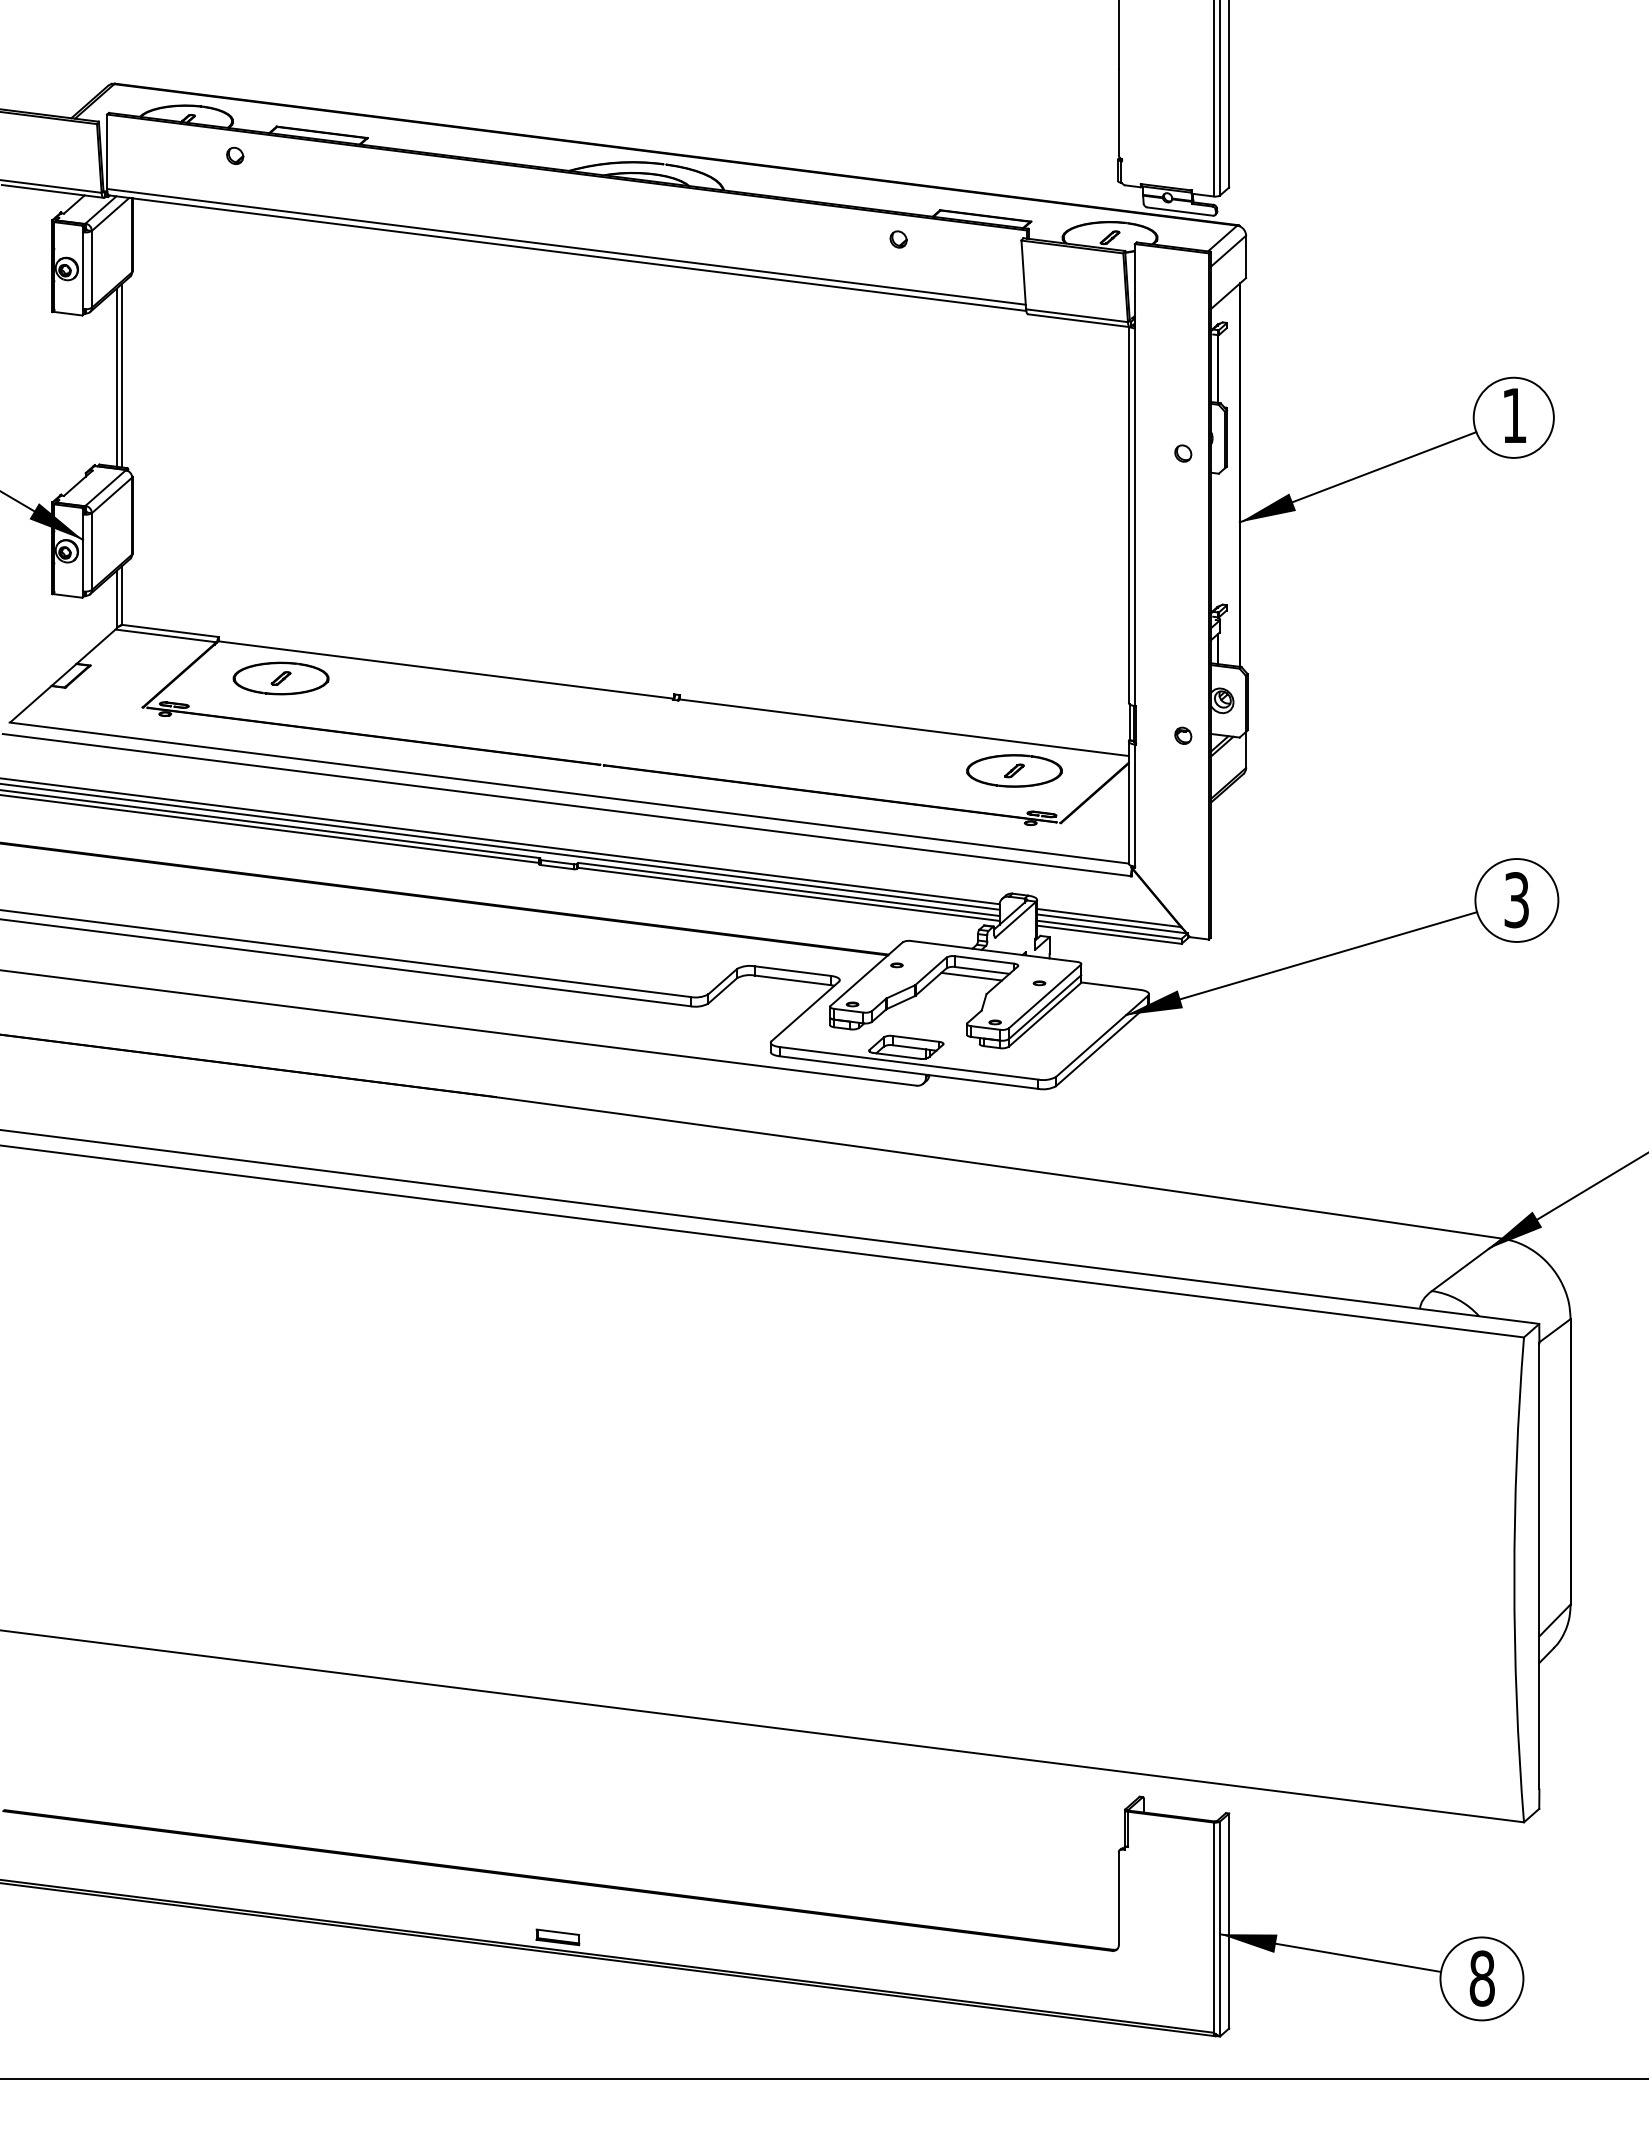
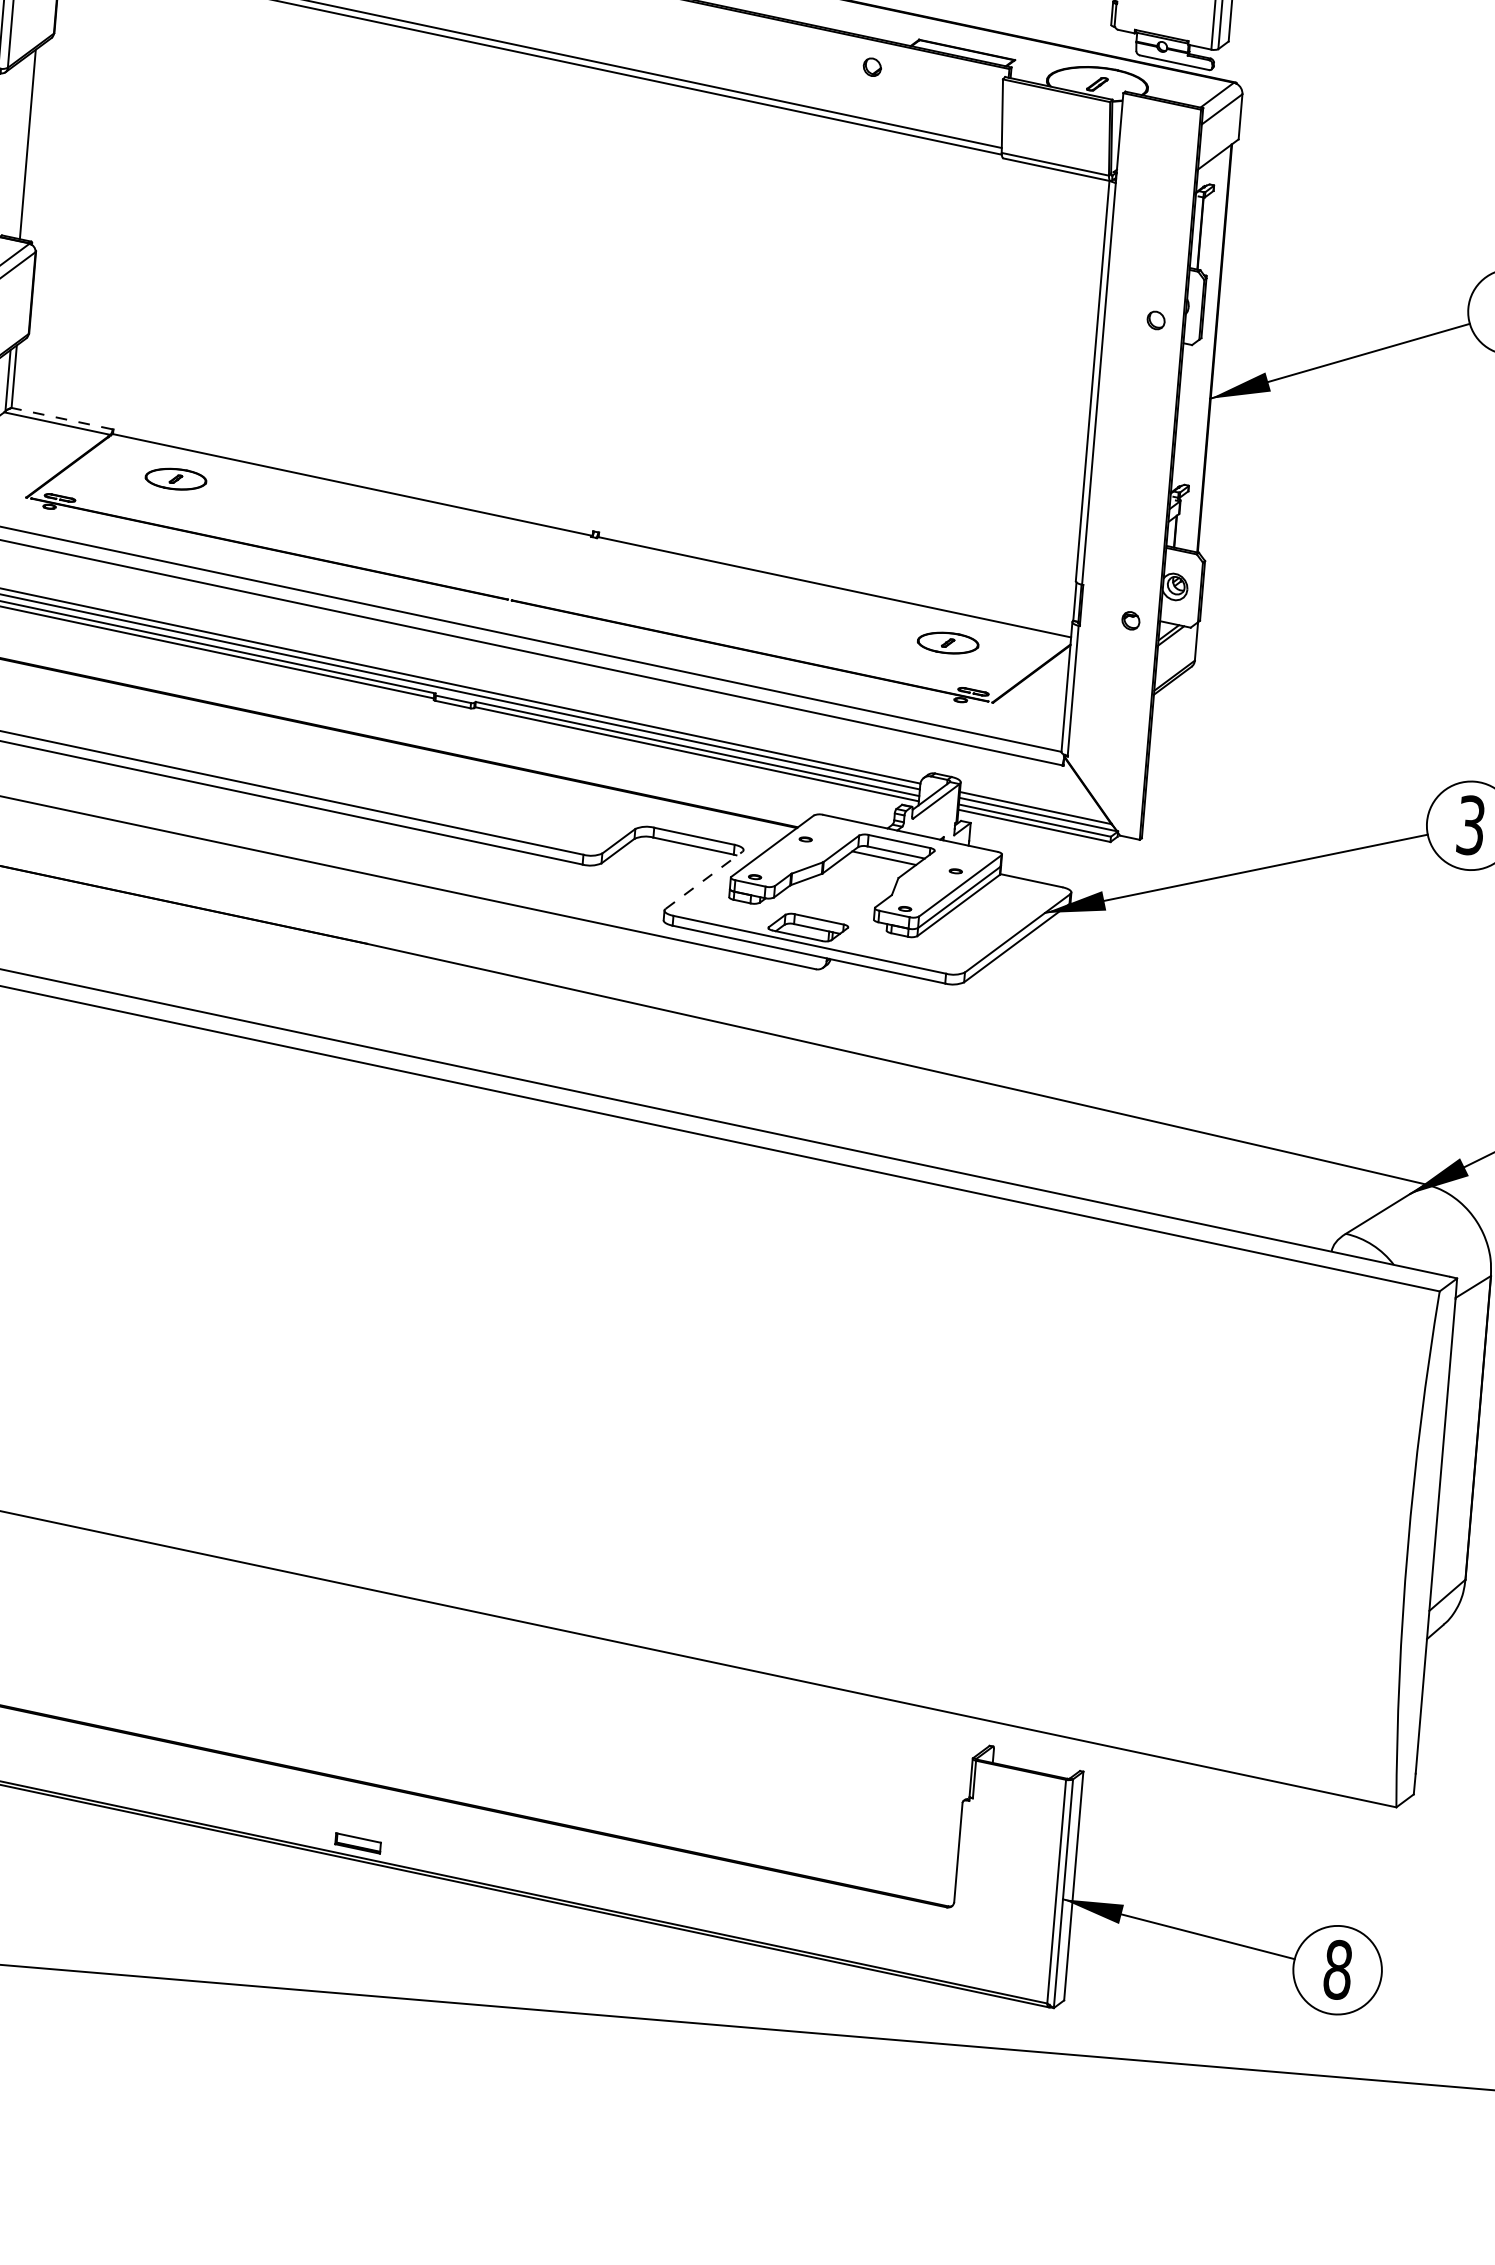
line: (122, 375) -> (34, 142), removed
line: (169, 630) -> (61, 418), solid -> dashed
part: (280, 678) -> (175, 479), size x0.6
part: (1014, 770) -> (948, 642), size x0.6
line: (805, 1011) -> (704, 880), solid -> dashed

